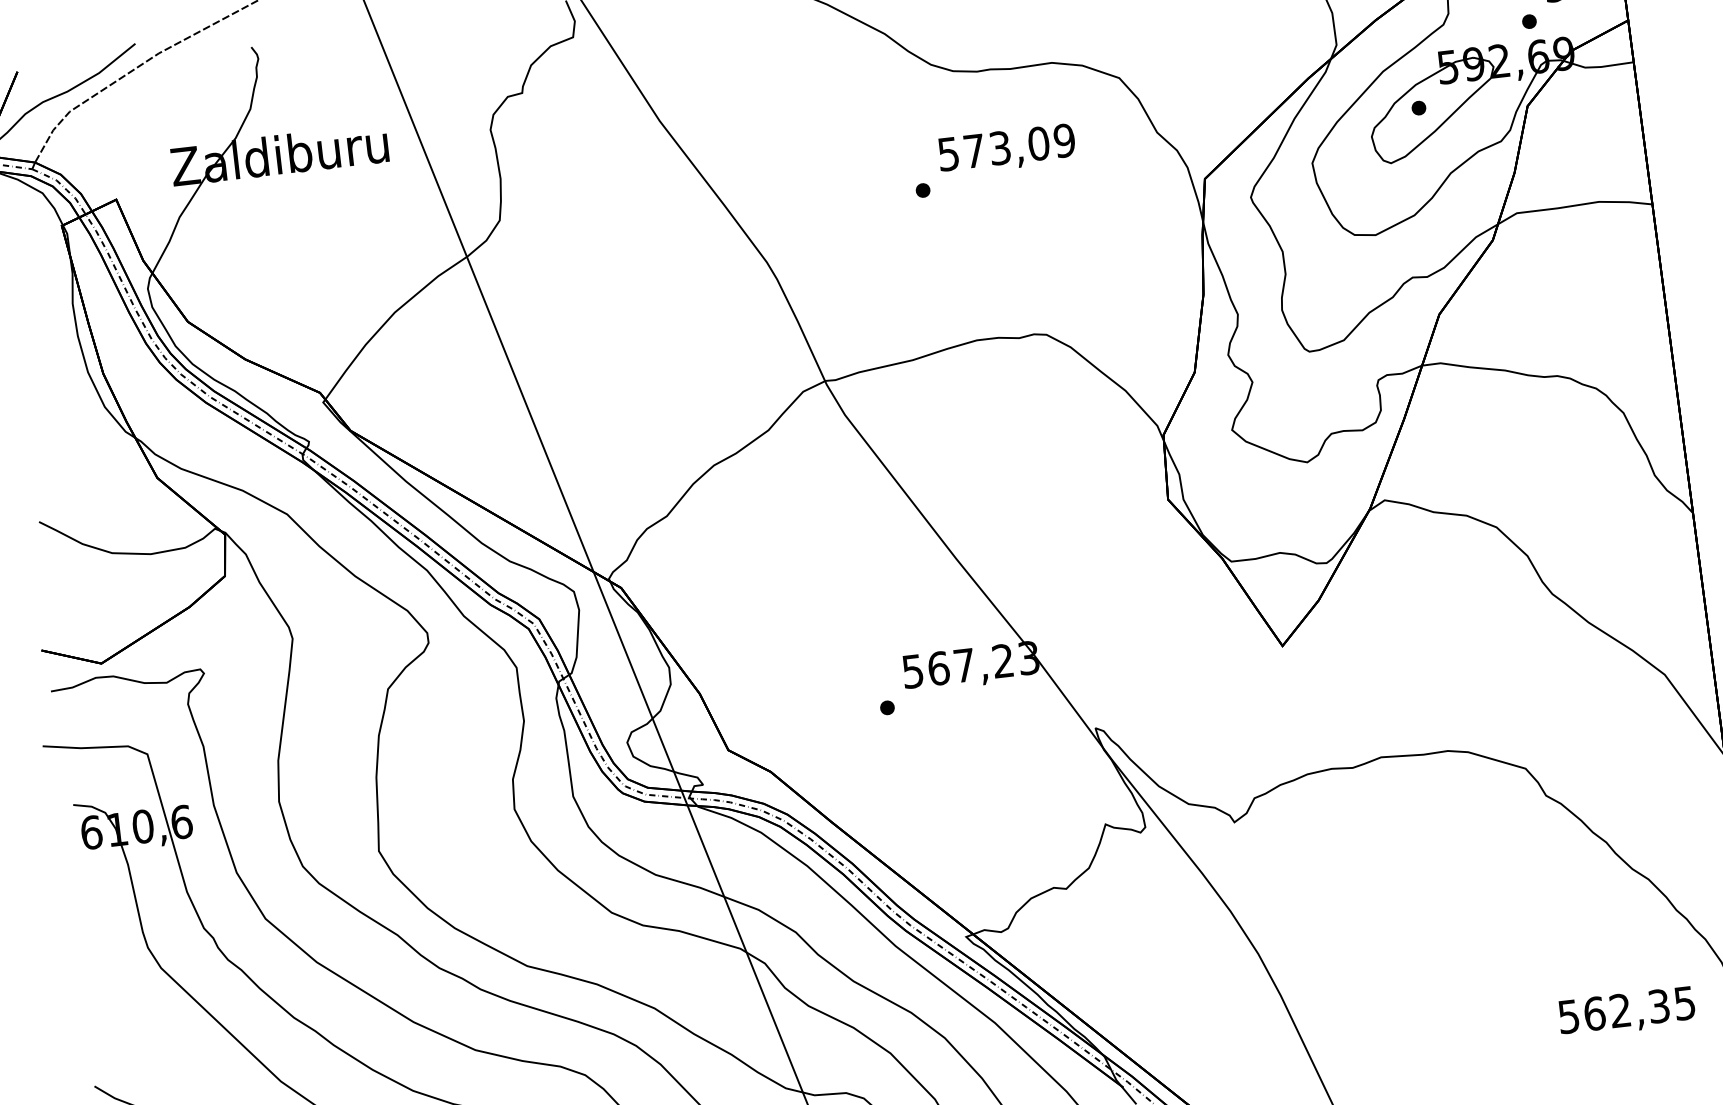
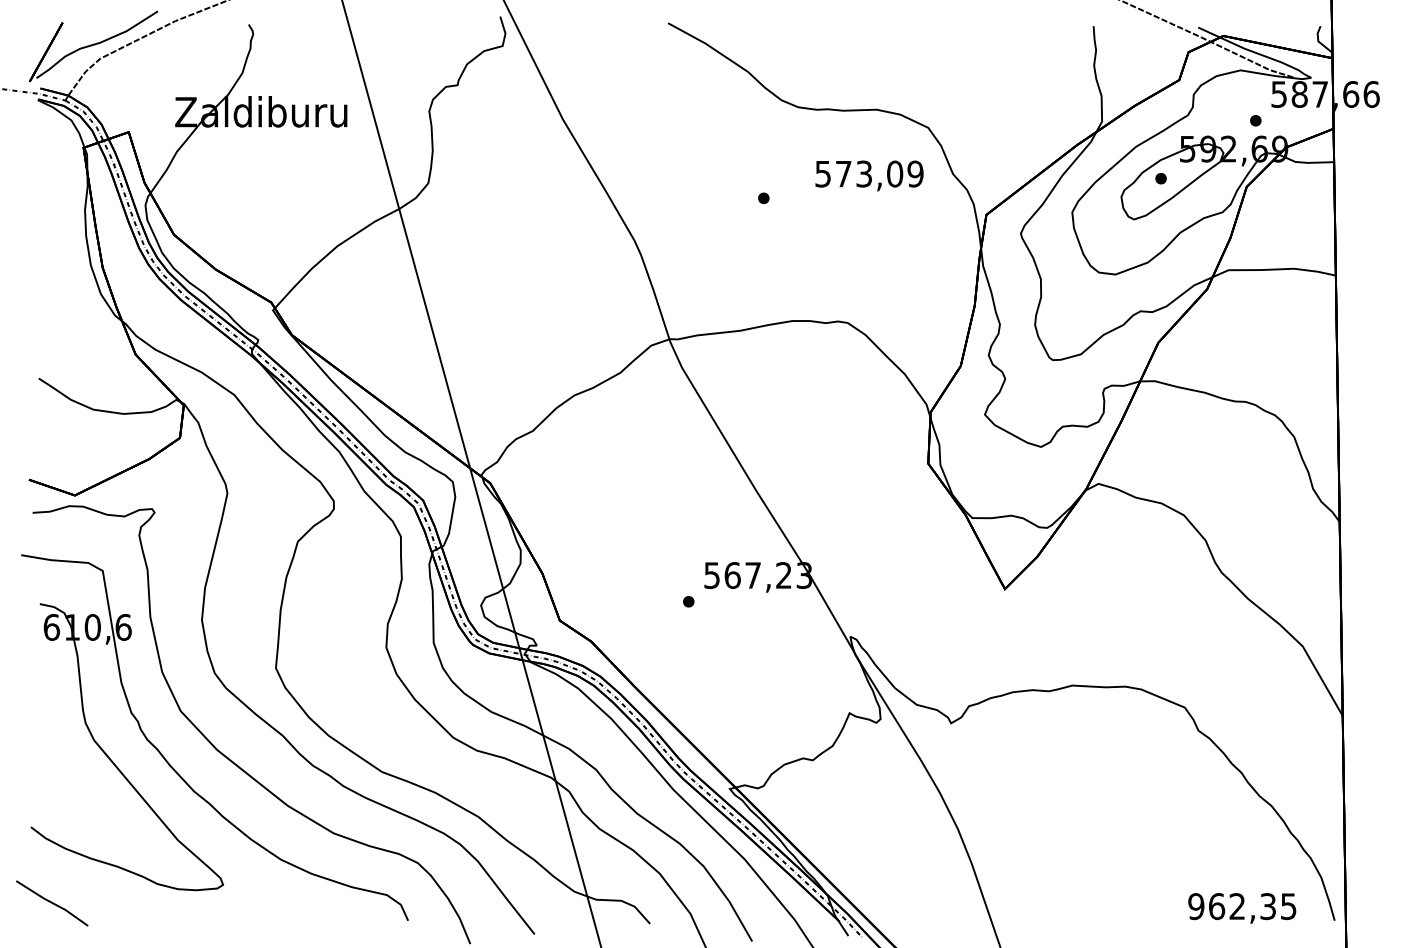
text: (1006, 149) -> (869, 175), moved
text: (1569, 1016) -> (1196, 906), 562,35 -> 962,35

